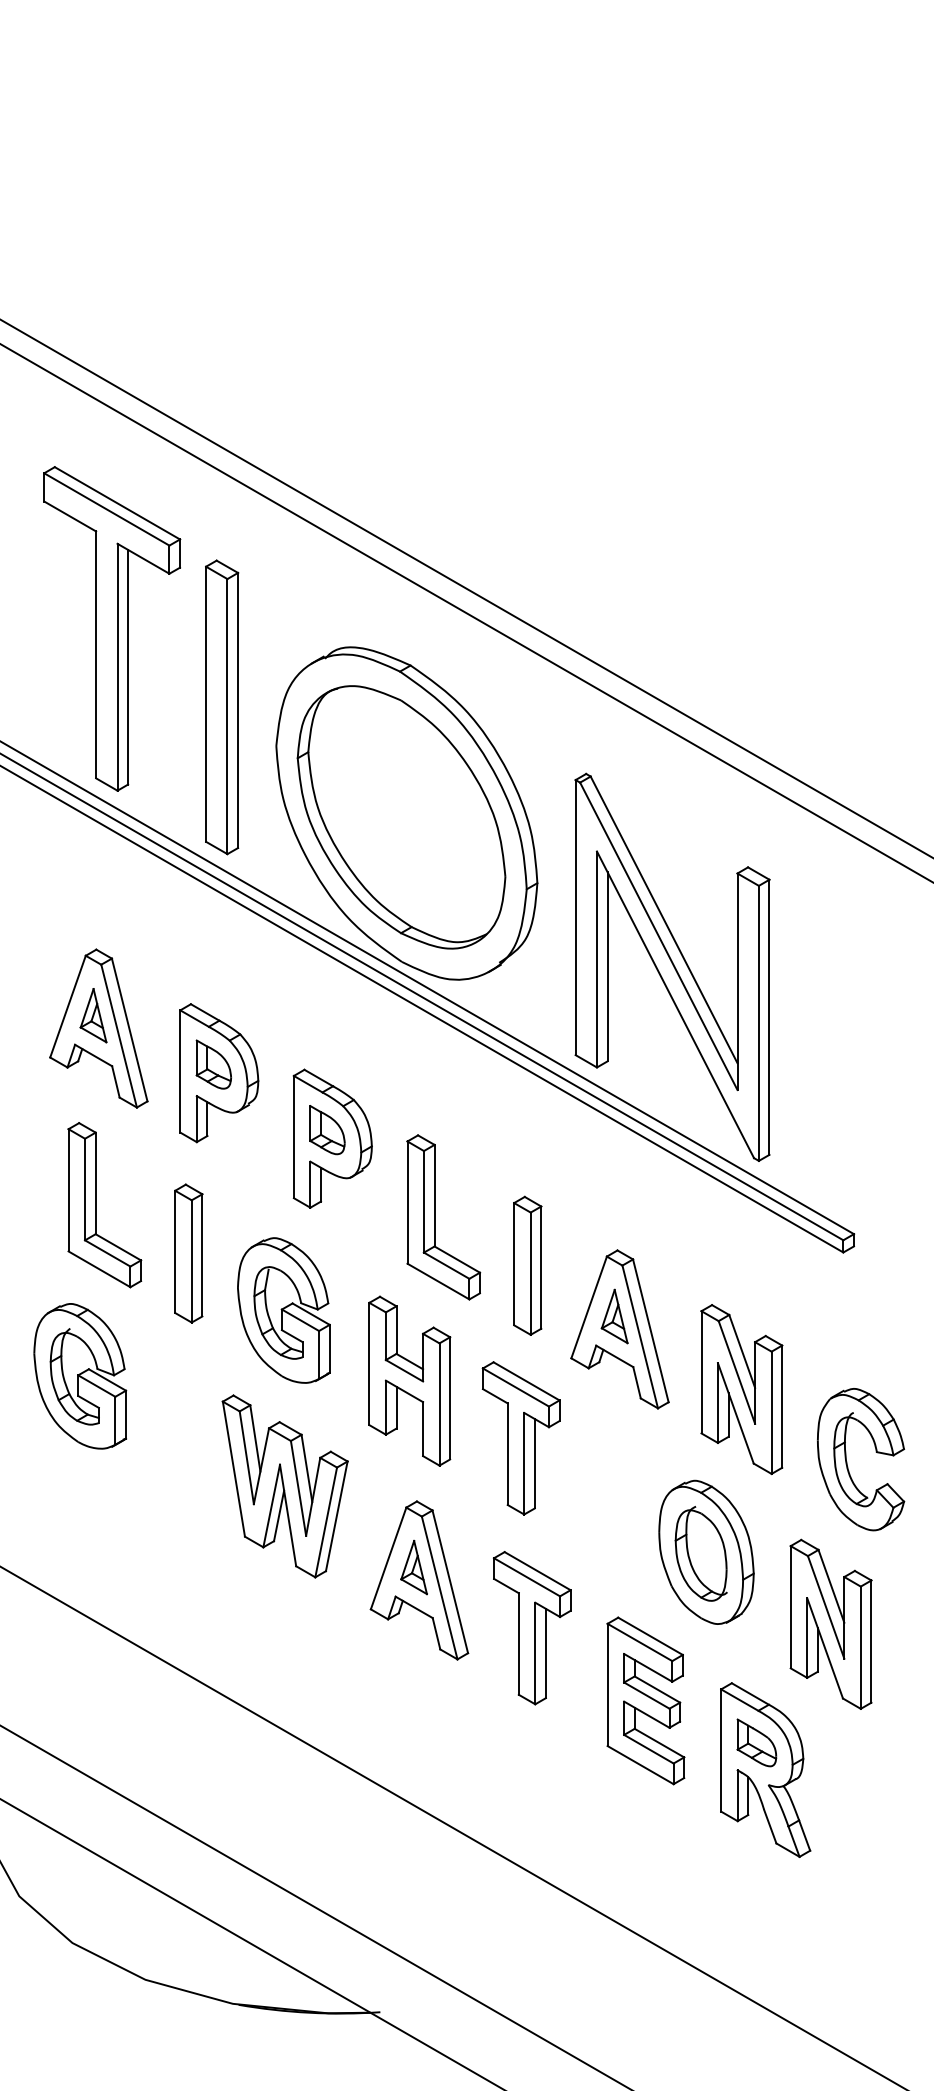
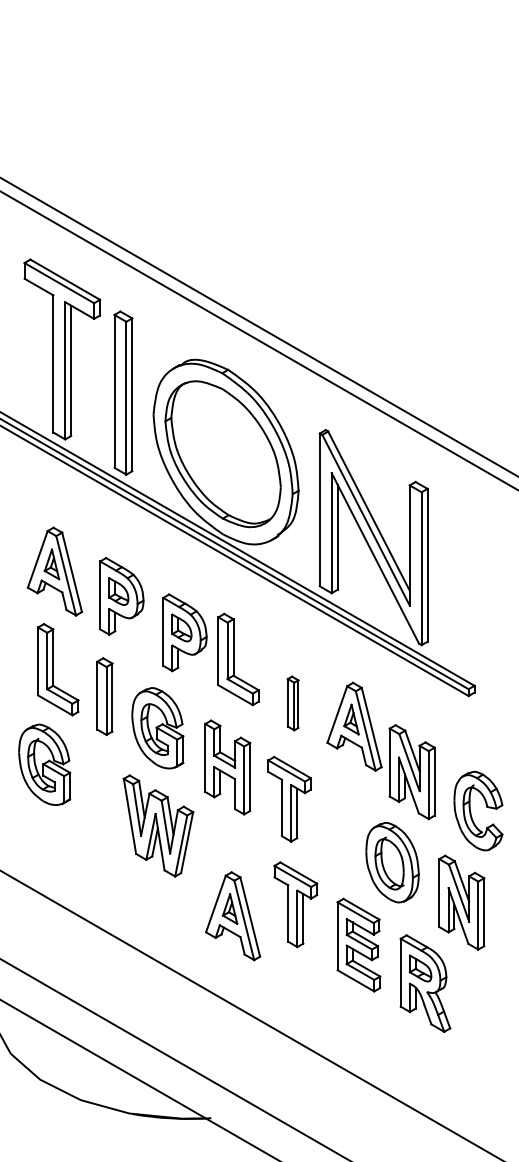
part: (443, 1217) -> (238, 659), moved
part: (526, 1265) -> (292, 703), size x0.7
part: (619, 1328) -> (354, 726), moved
part: (420, 1580) -> (233, 916), moved

